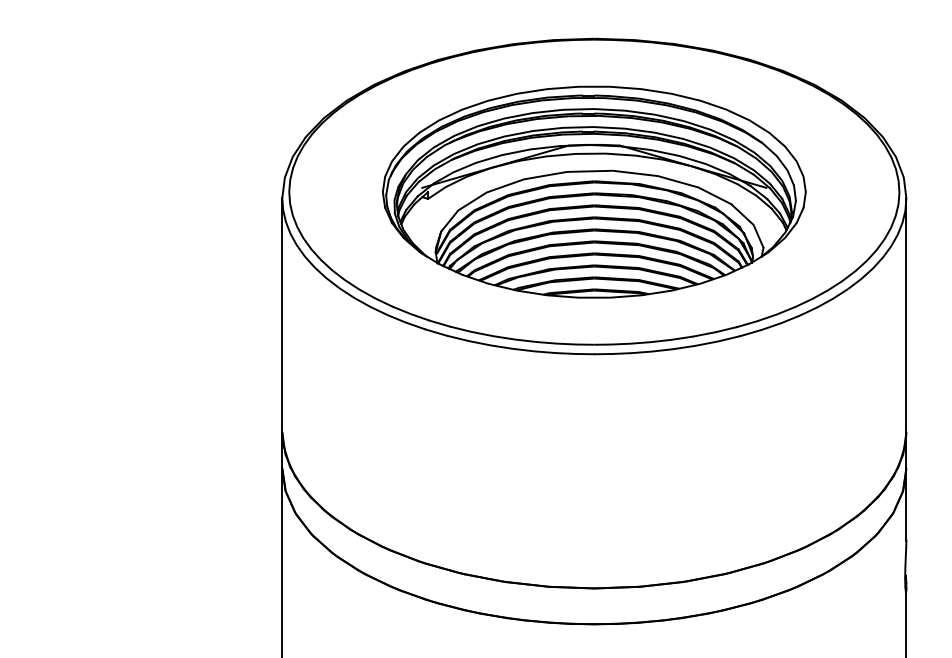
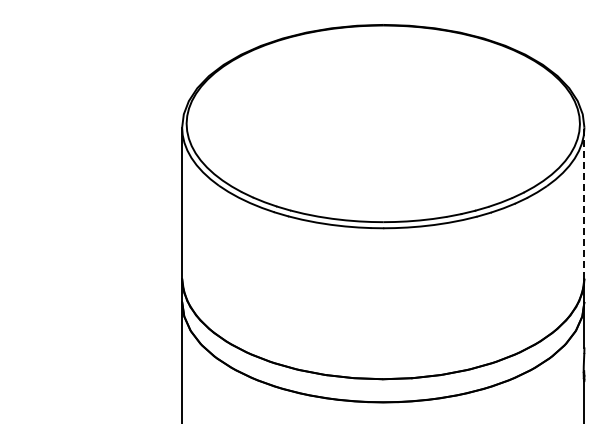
part: (594, 191) -> (383, 123), removed
line: (906, 314) -> (584, 202), solid -> dashed

